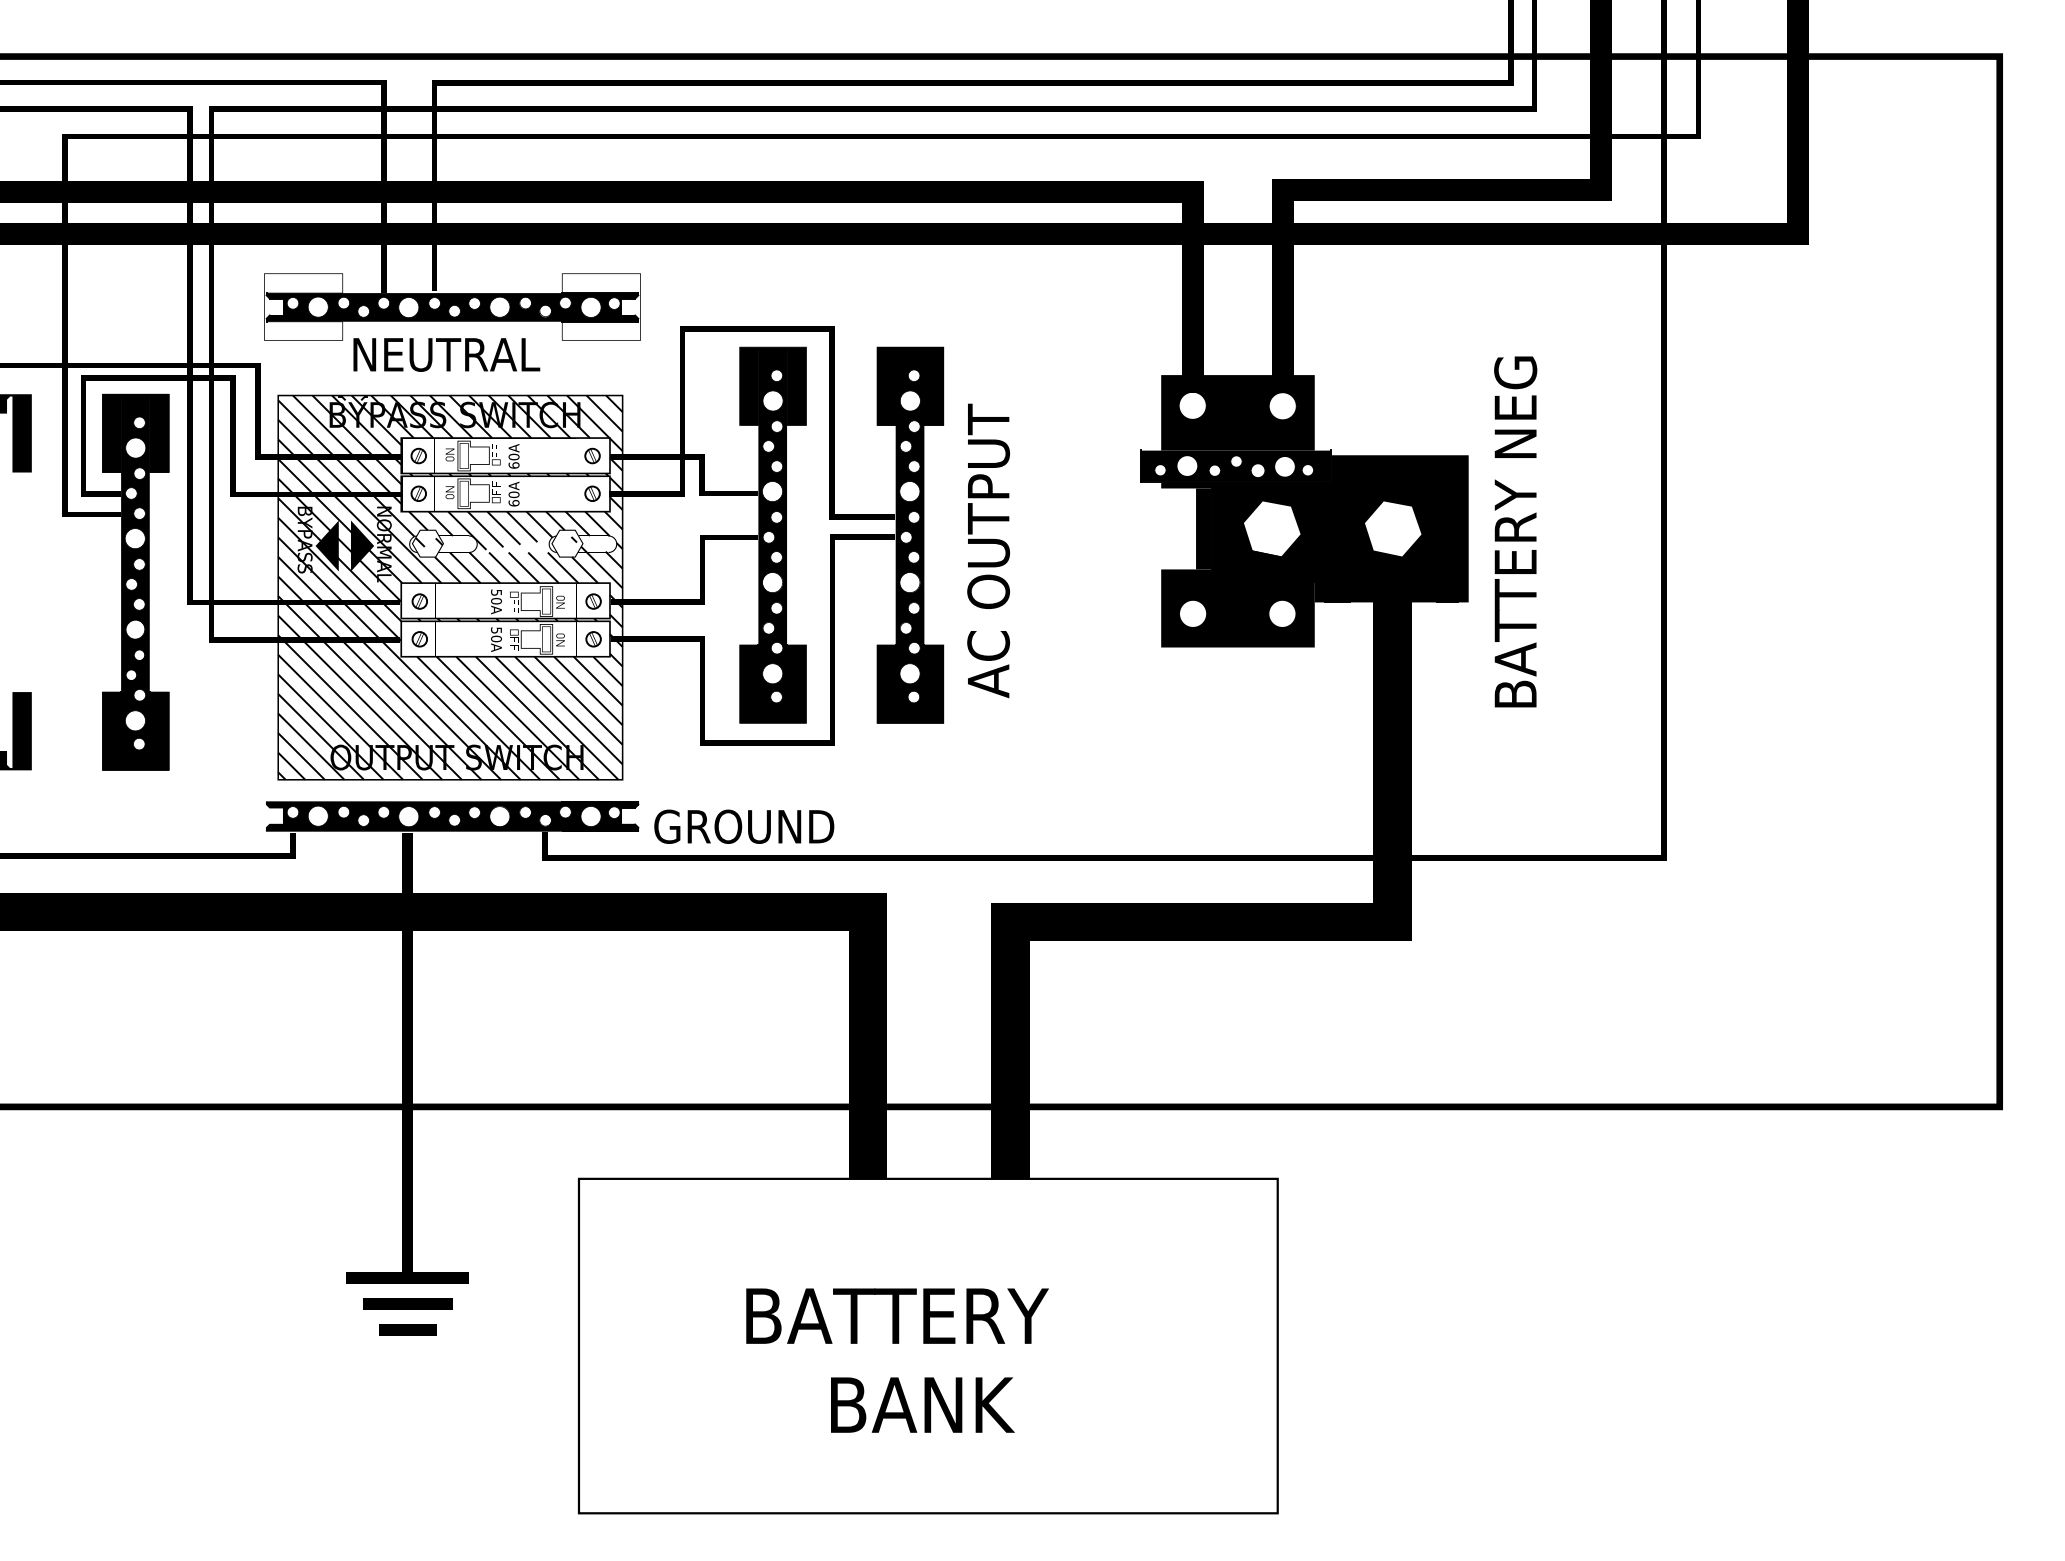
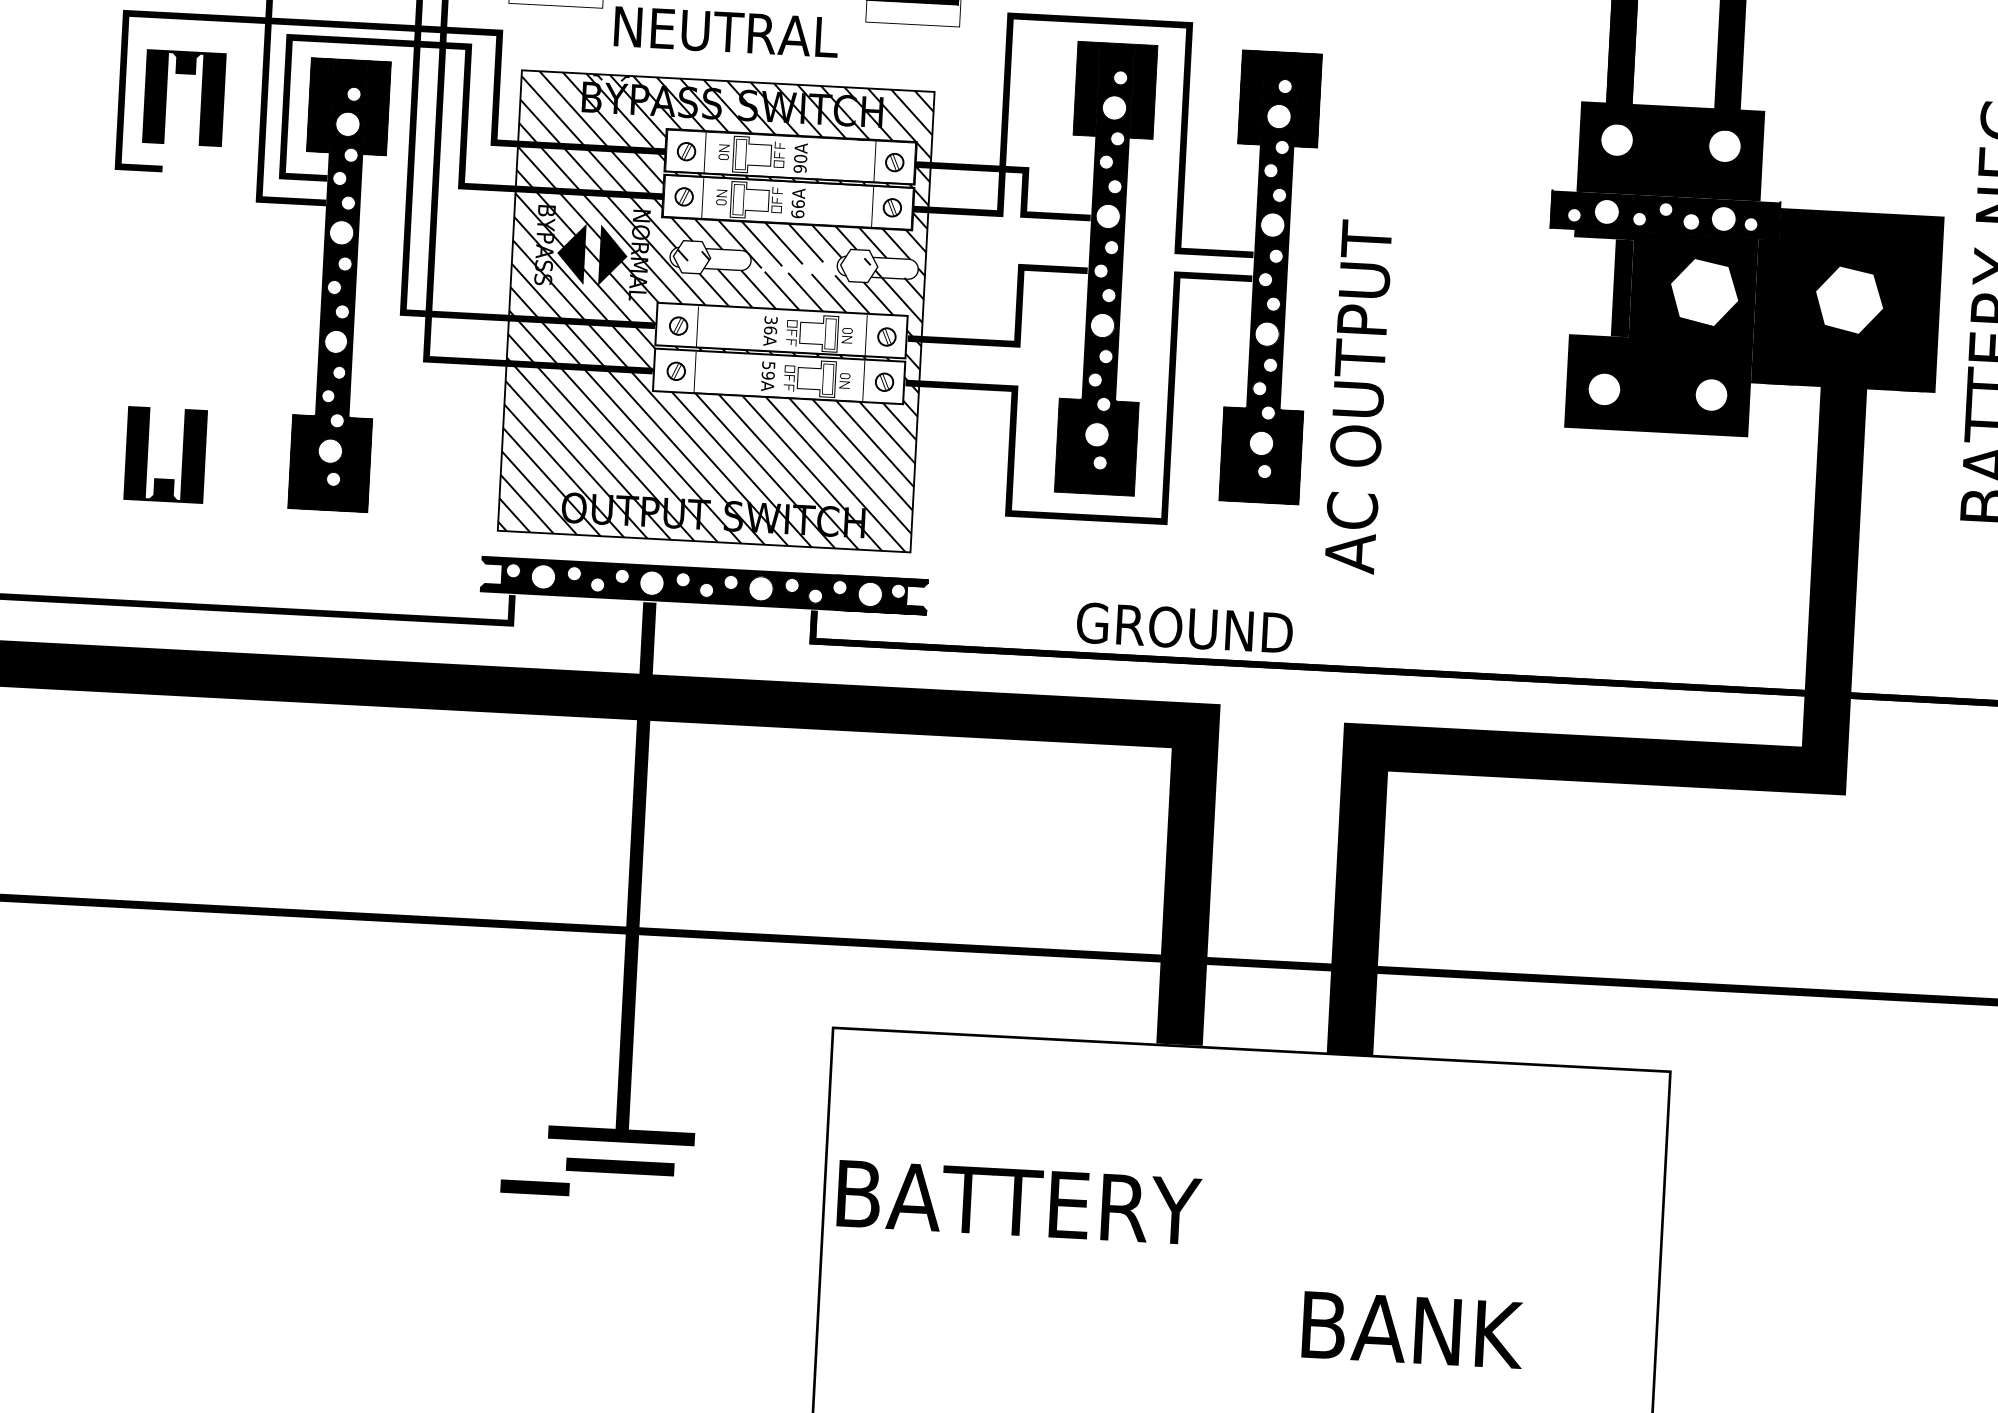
text: (513, 465) -> (799, 168), 60A -> 90A
text: (513, 494) -> (797, 203), 60A -> 66A
text: (988, 550) -> (1358, 396), moved
text: (496, 597) -> (770, 326), 50A -> 36A
text: (496, 638) -> (768, 375), 50A -> 59A
text: (744, 826) -> (1185, 627), moved
text: (897, 1315) -> (1019, 1201), moved
line: (407, 1329) -> (534, 1187), moved
text: (922, 1404) -> (1412, 1329), moved

